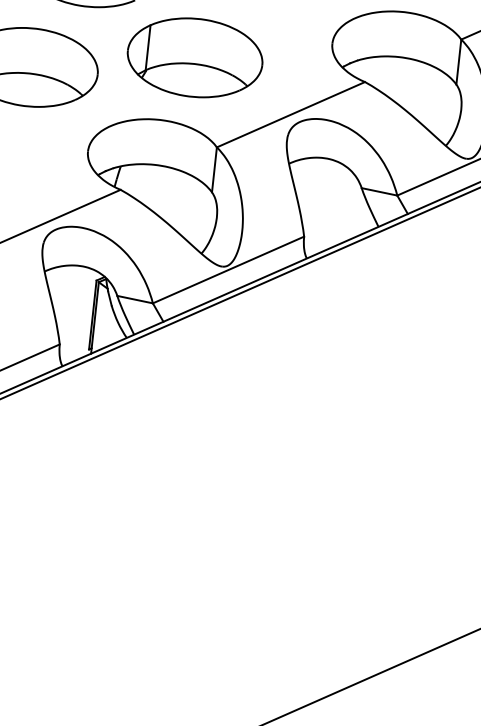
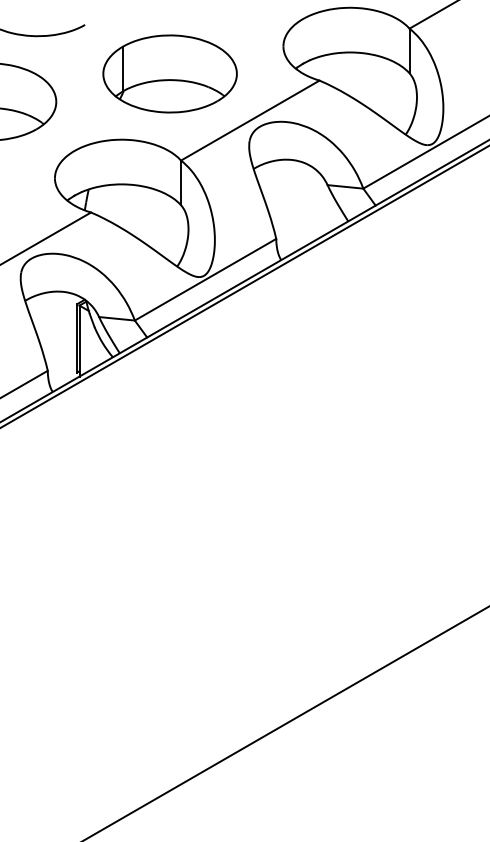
part: (194, 57) -> (169, 73), moved

